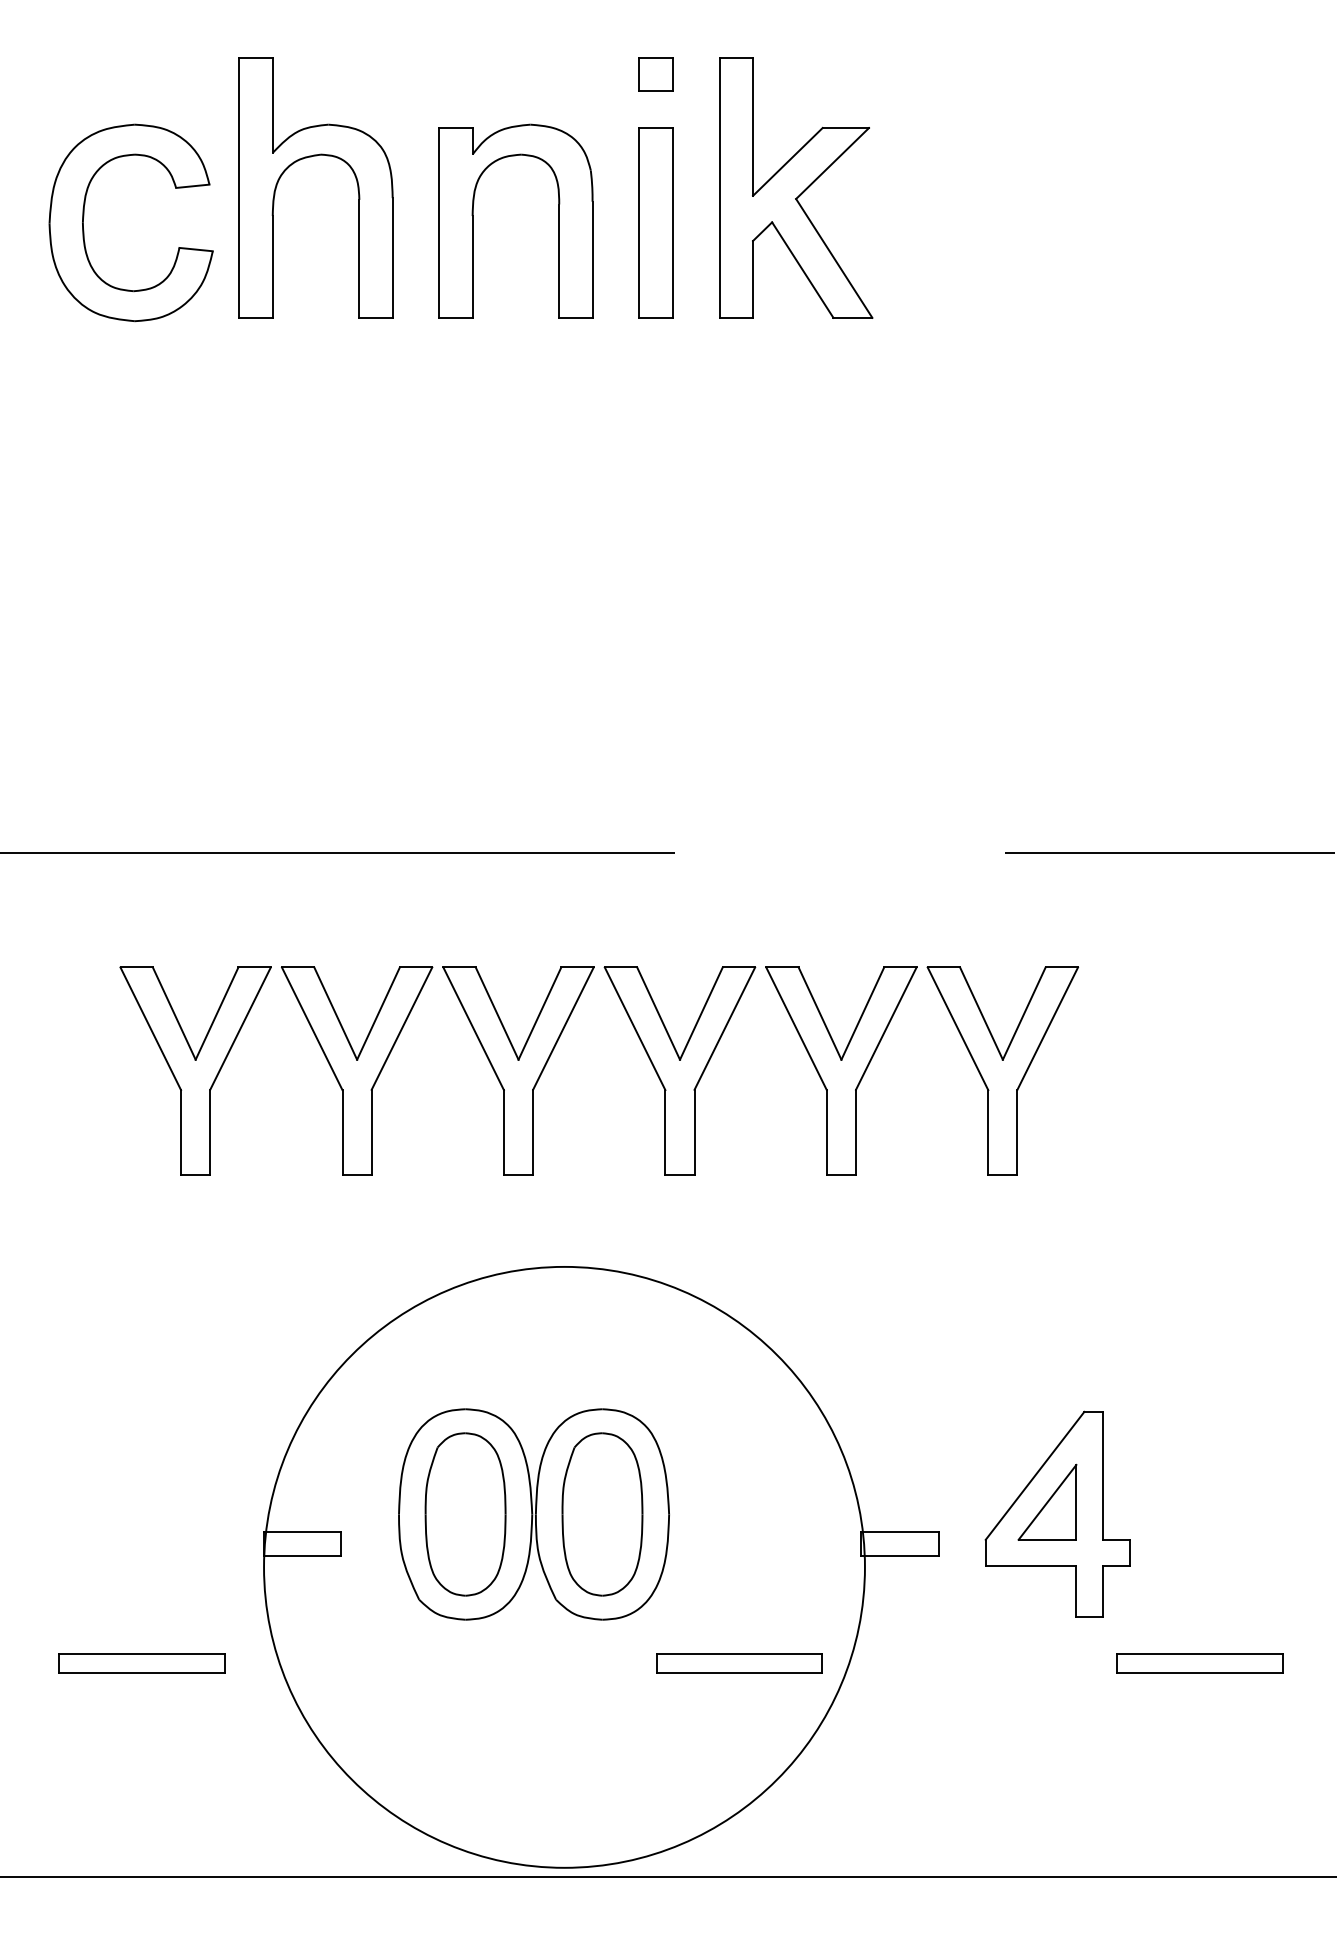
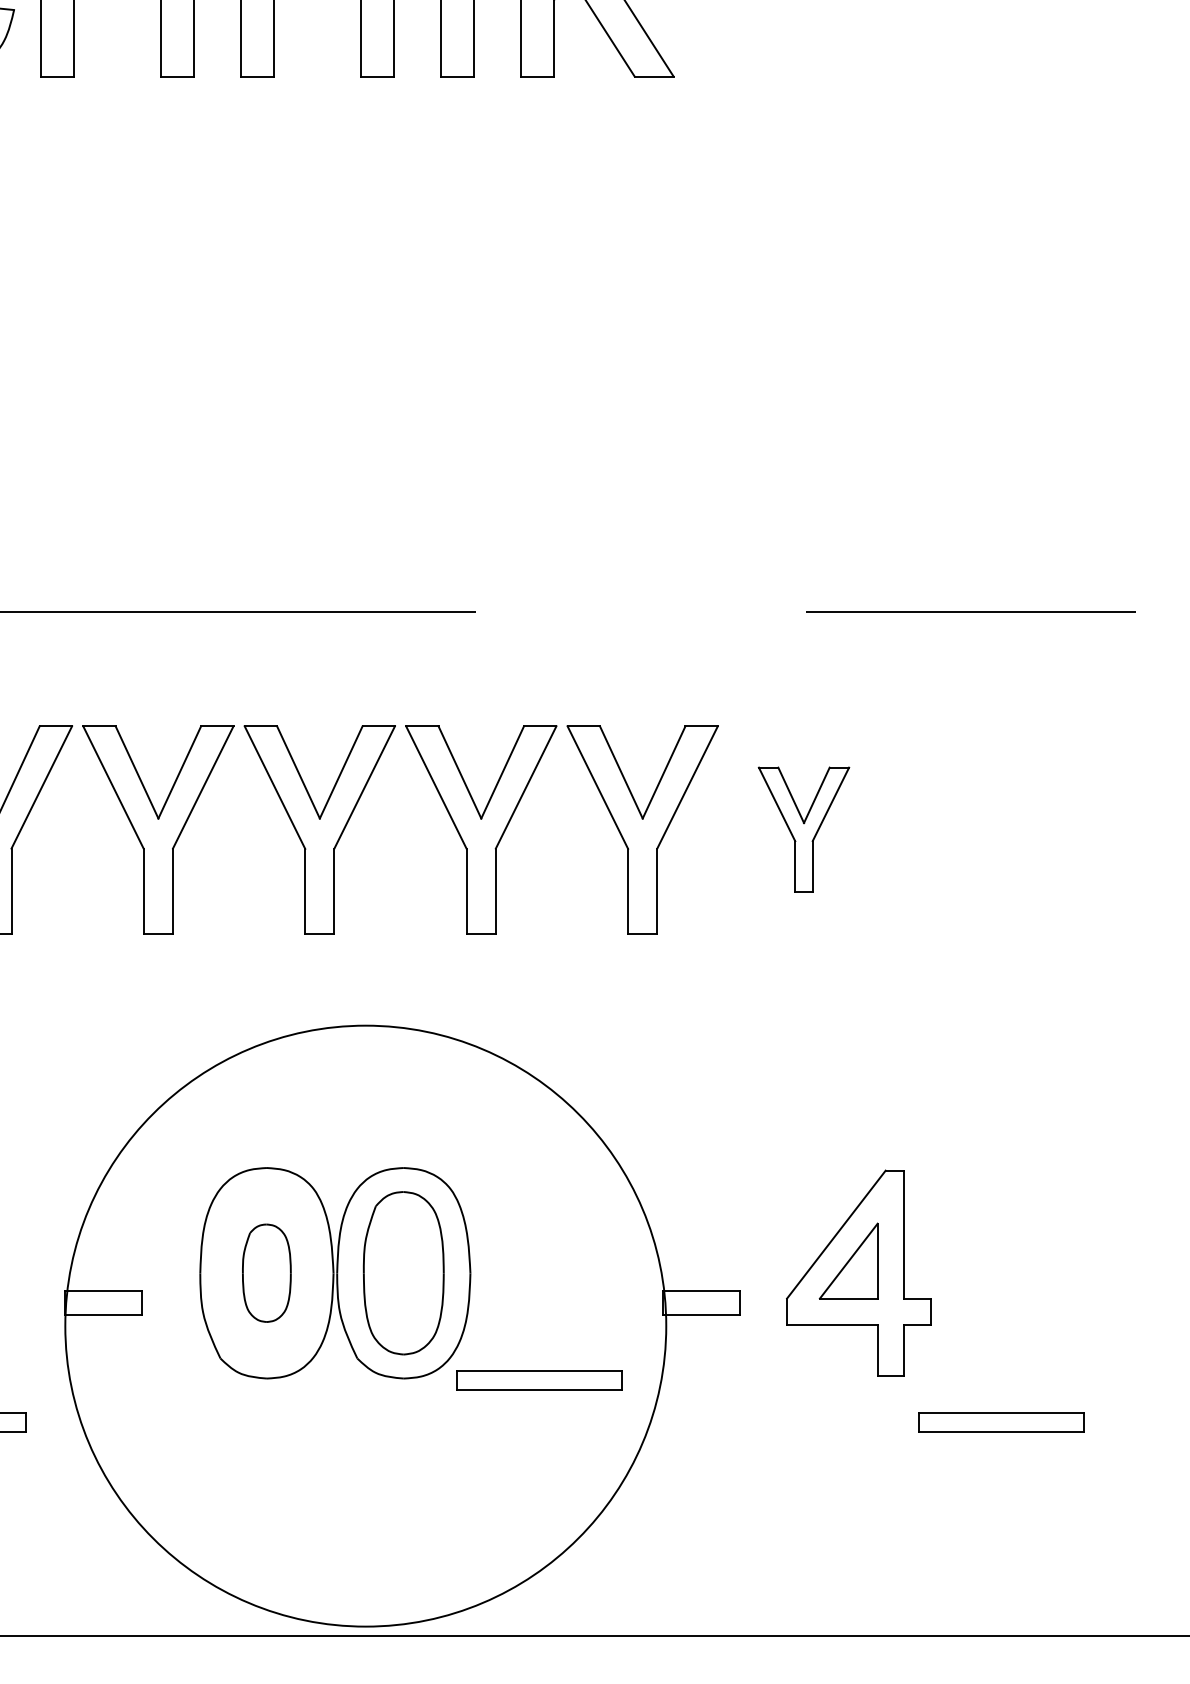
part: (1002, 1070) -> (803, 829), size x0.6
part: (465, 1514) -> (266, 1273), size x0.6
part: (739, 1663) -> (539, 1380), moved

